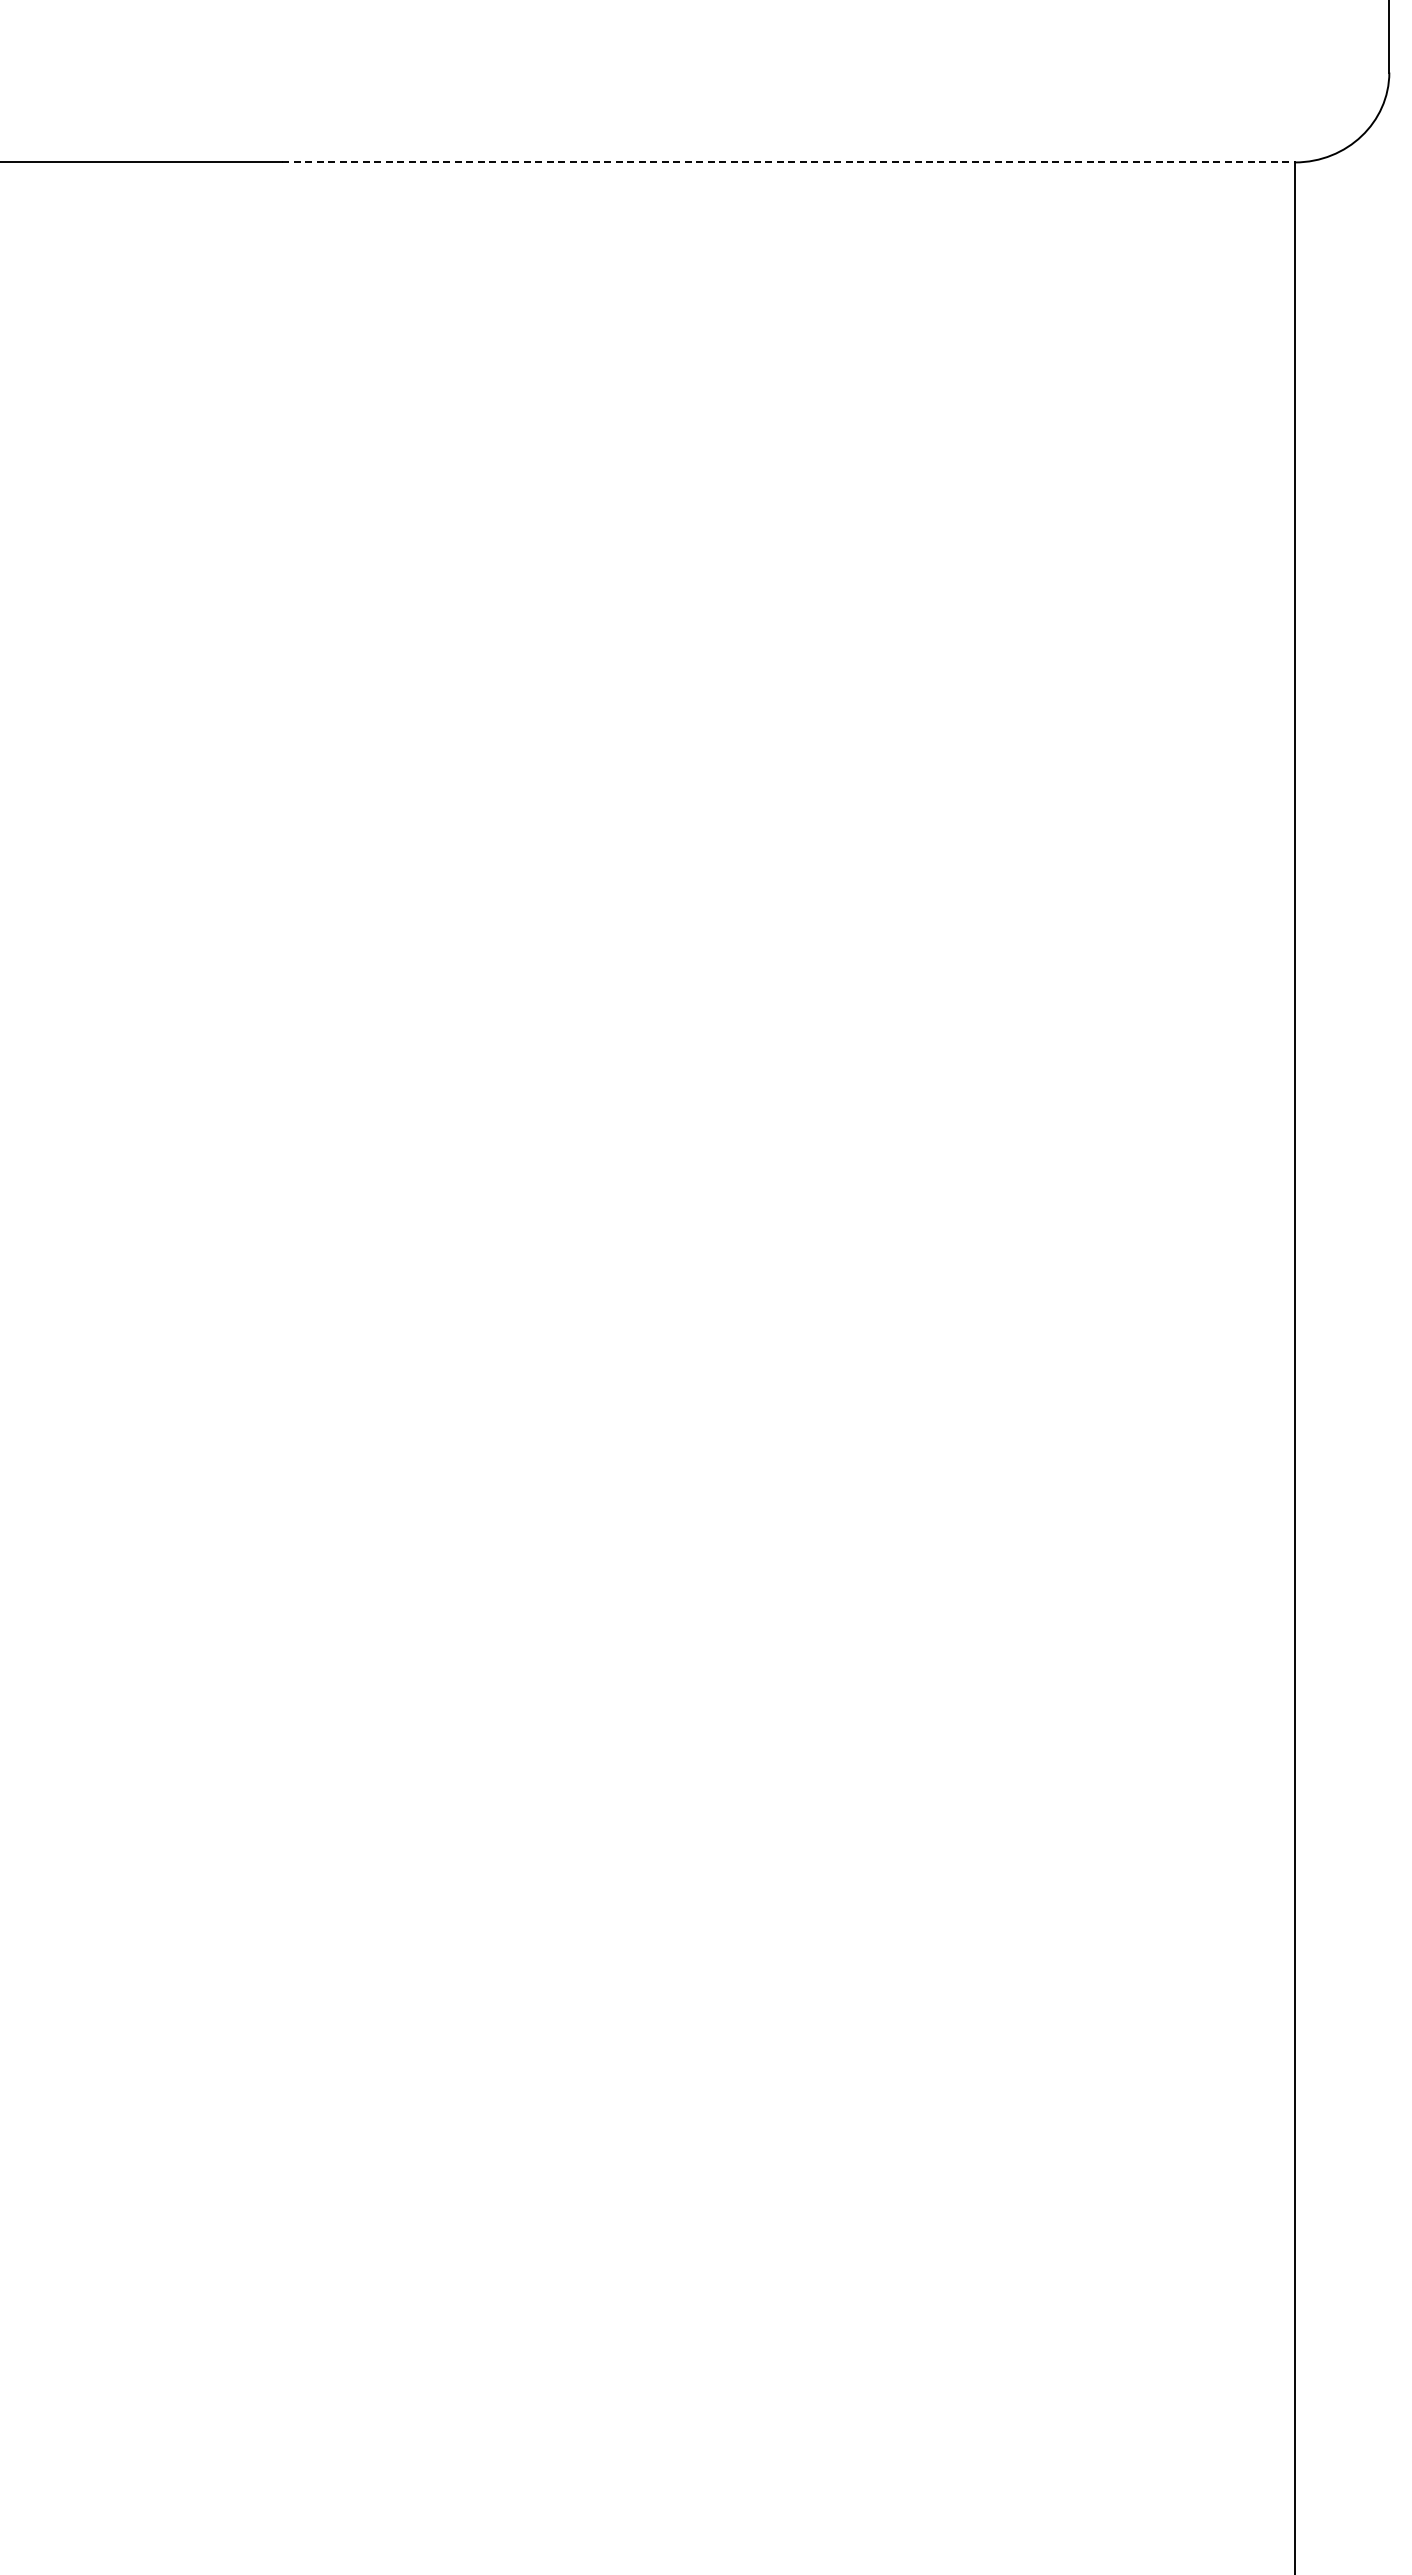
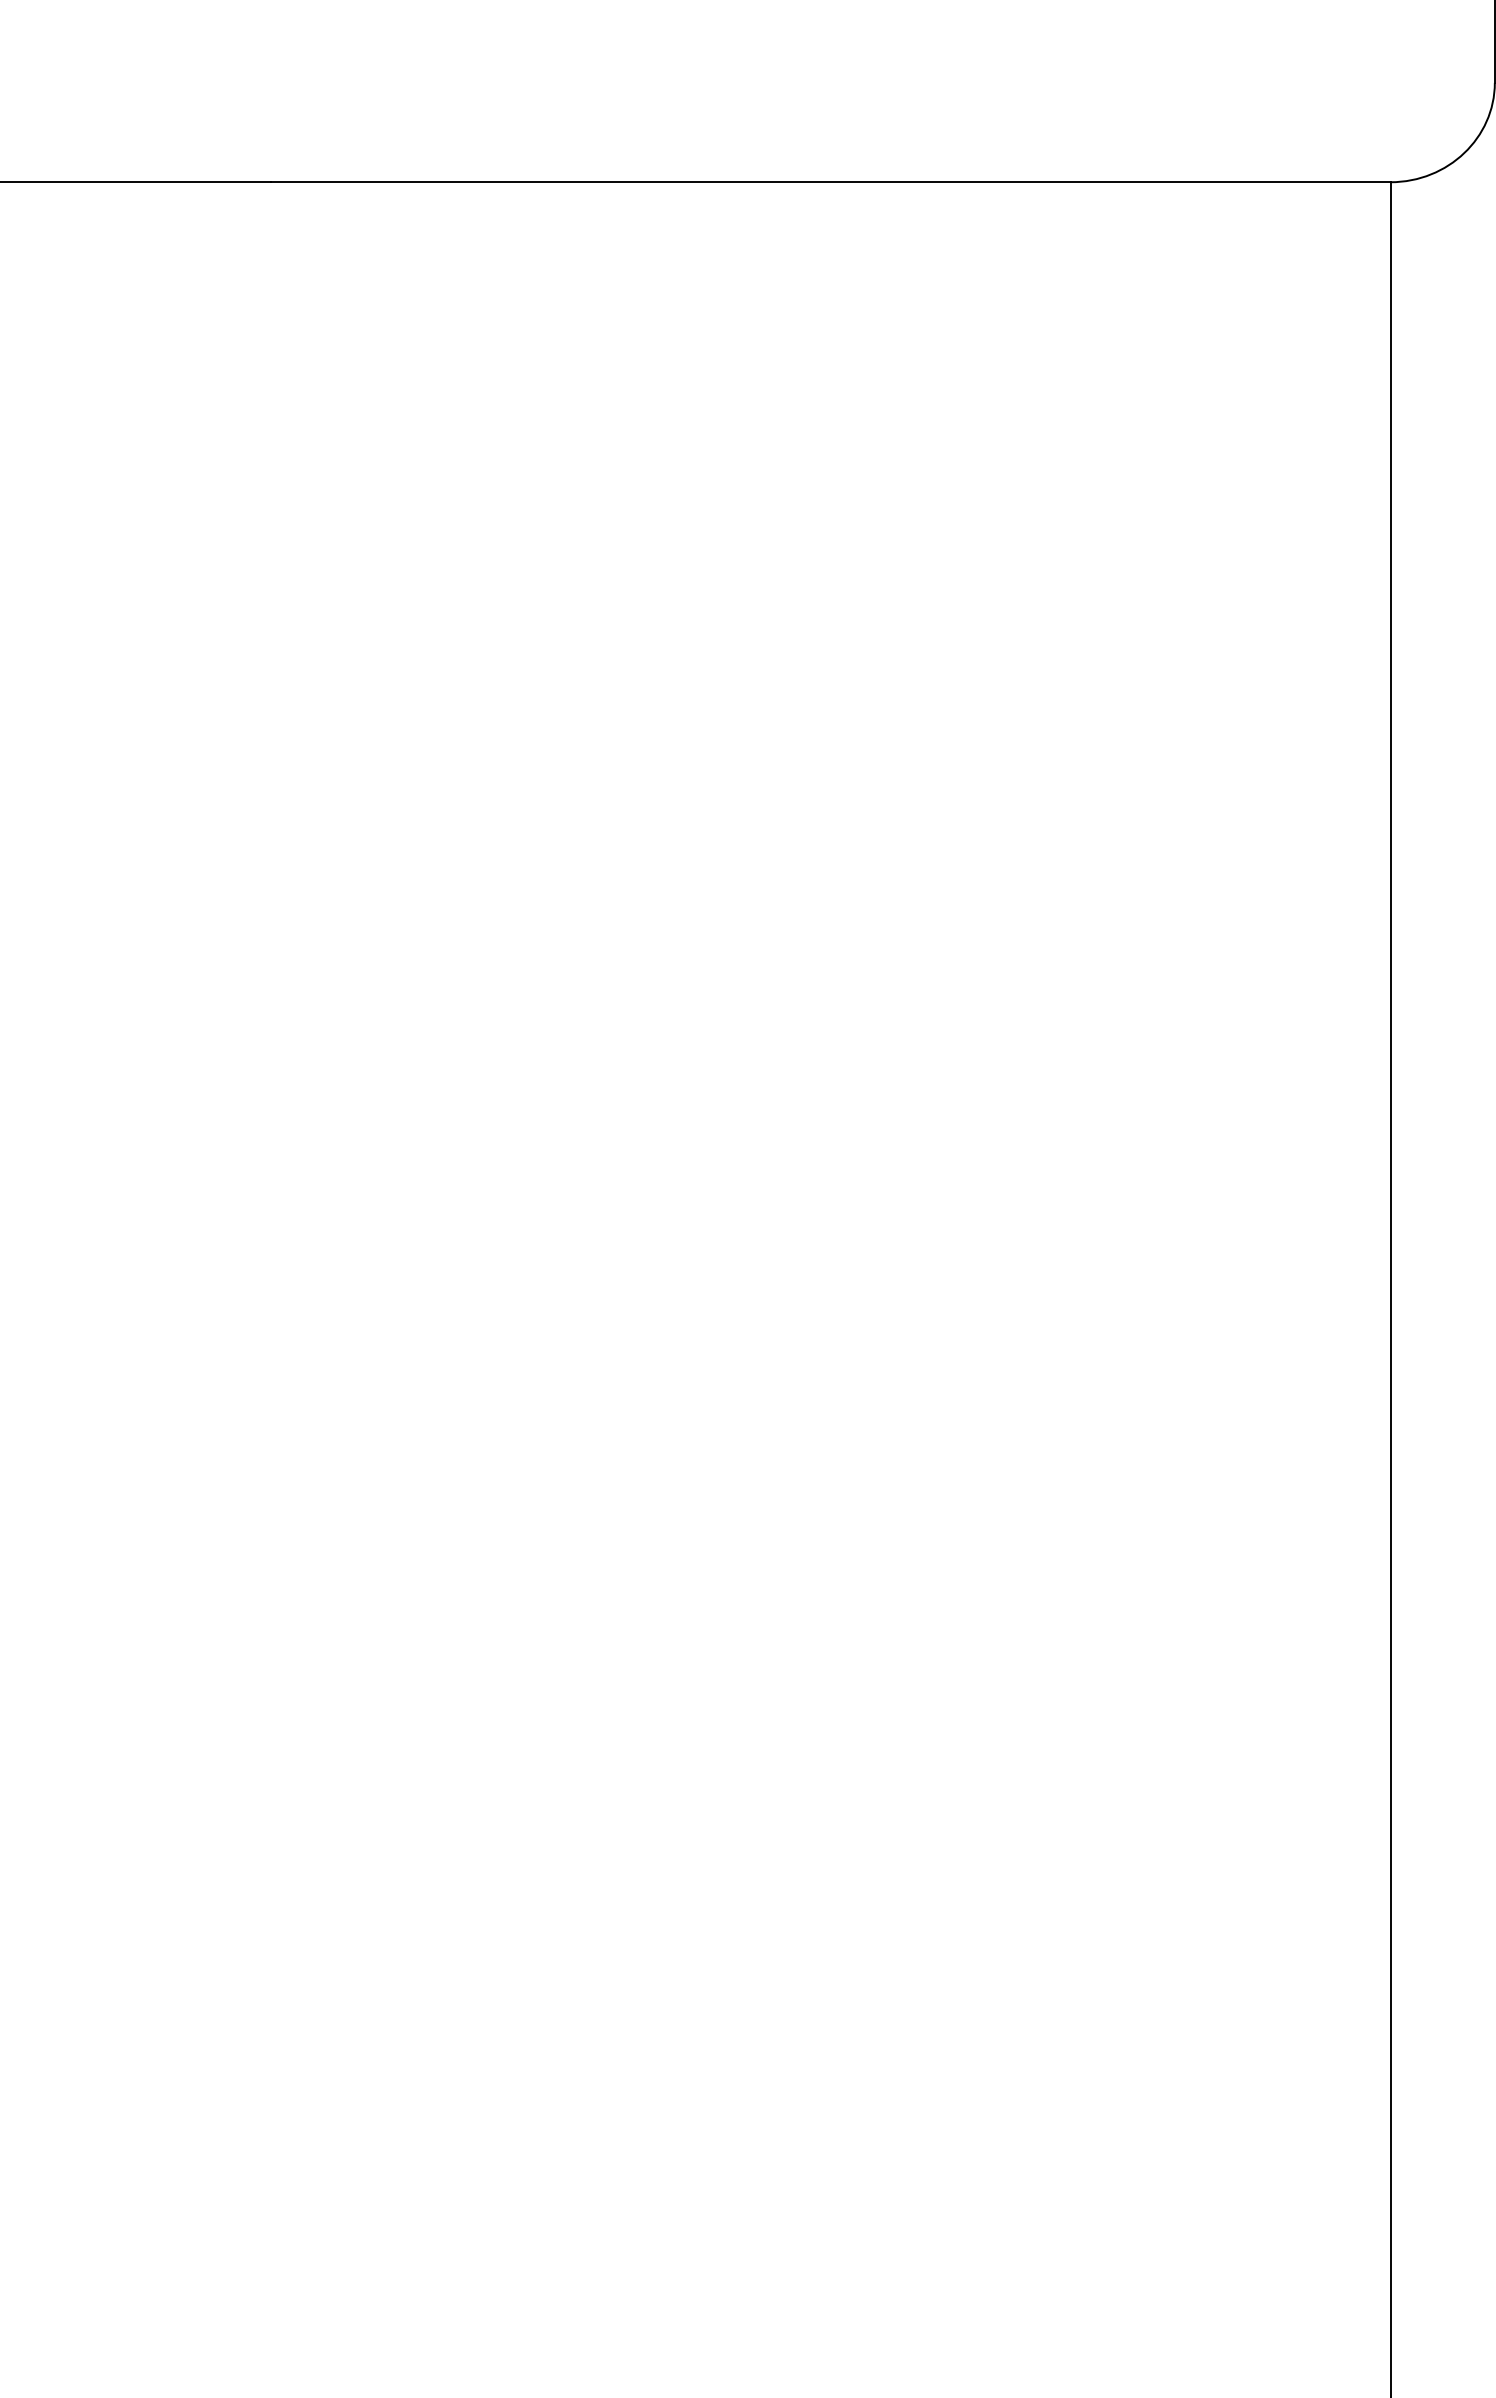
line: (789, 162) -> (831, 182), dashed -> solid

